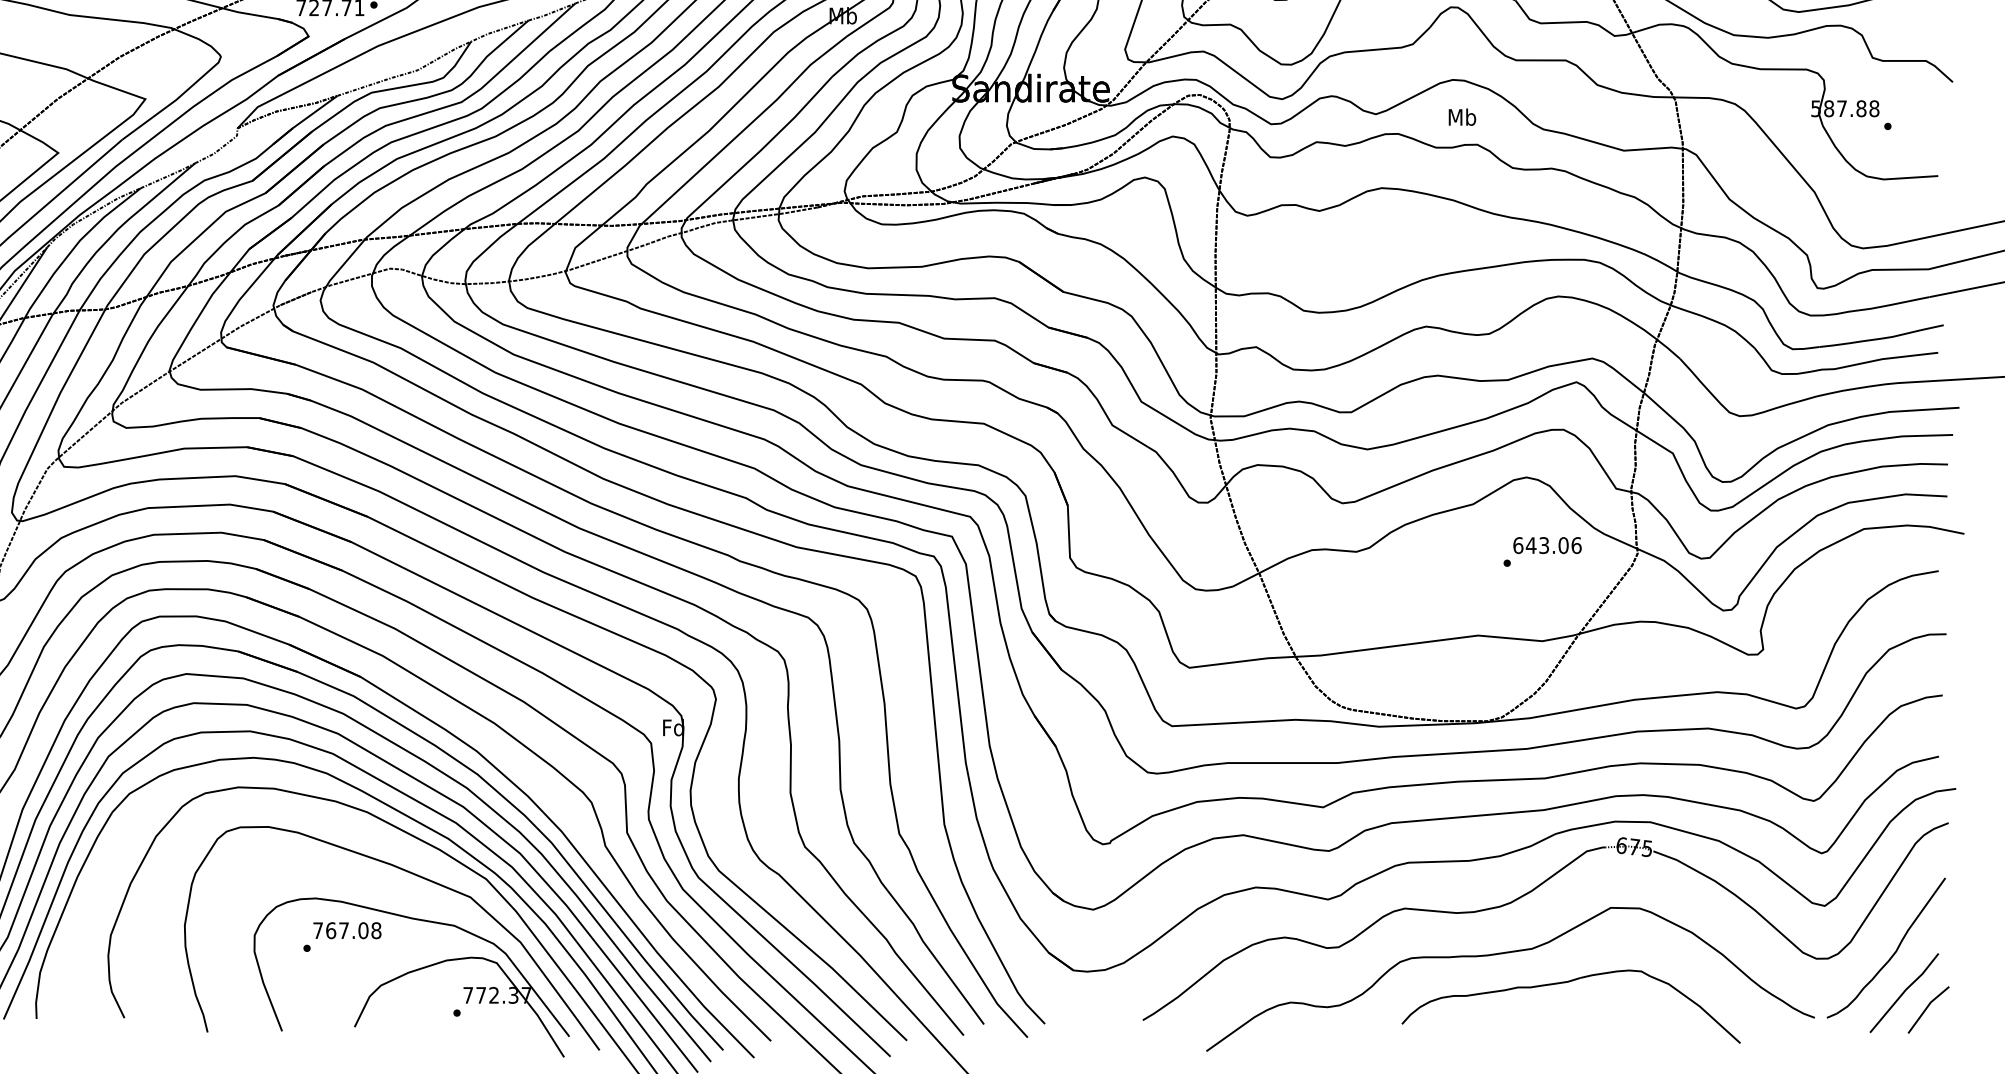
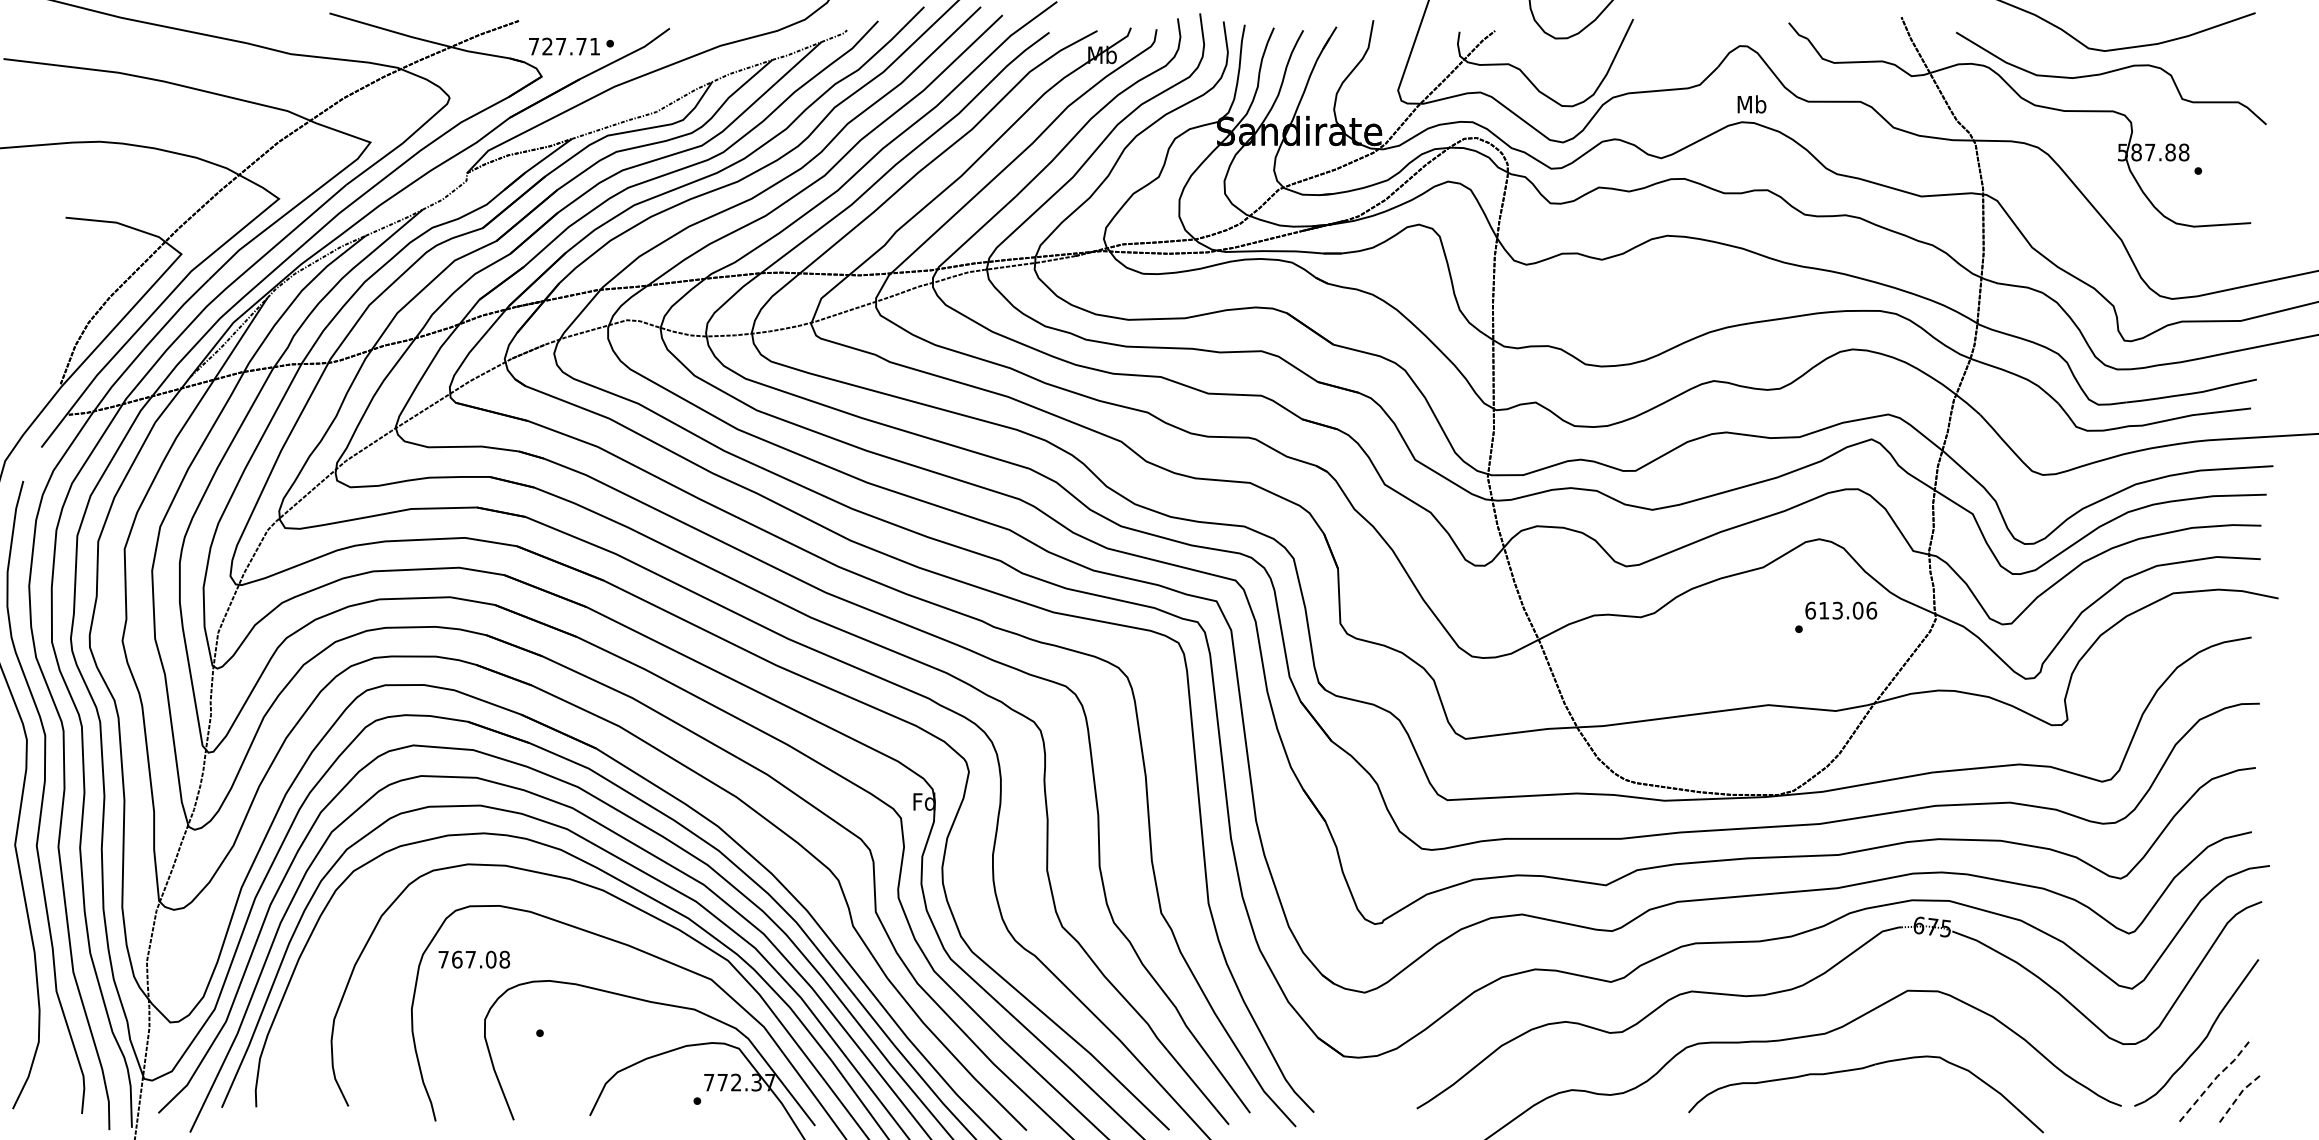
text: (1461, 117) -> (1751, 104), moved
text: (1530, 545) -> (1823, 610), 643.06 -> 613.06
text: (347, 930) -> (474, 959), moved
line: (1905, 991) -> (2216, 1078), solid -> dashed
line: (1927, 1007) -> (2239, 1095), solid -> dashed

